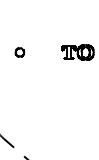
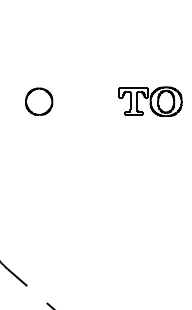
part: (19, 52) -> (37, 101), size x1.6

